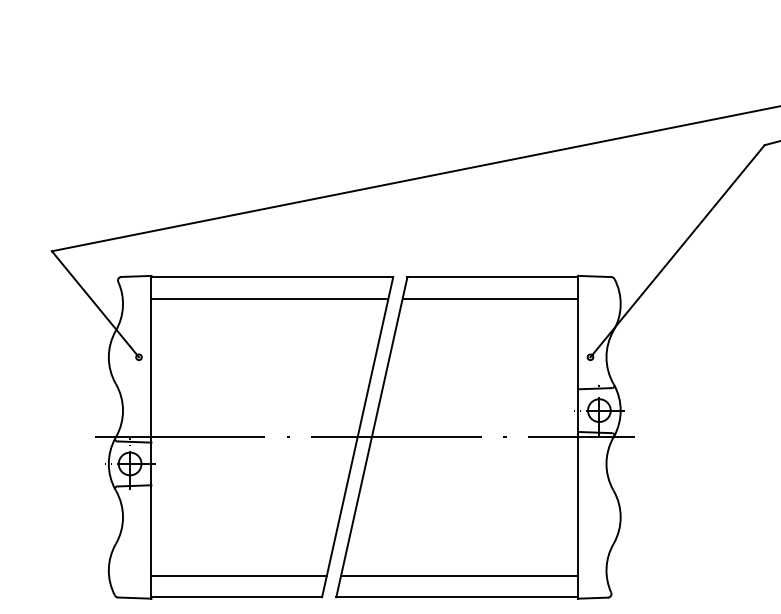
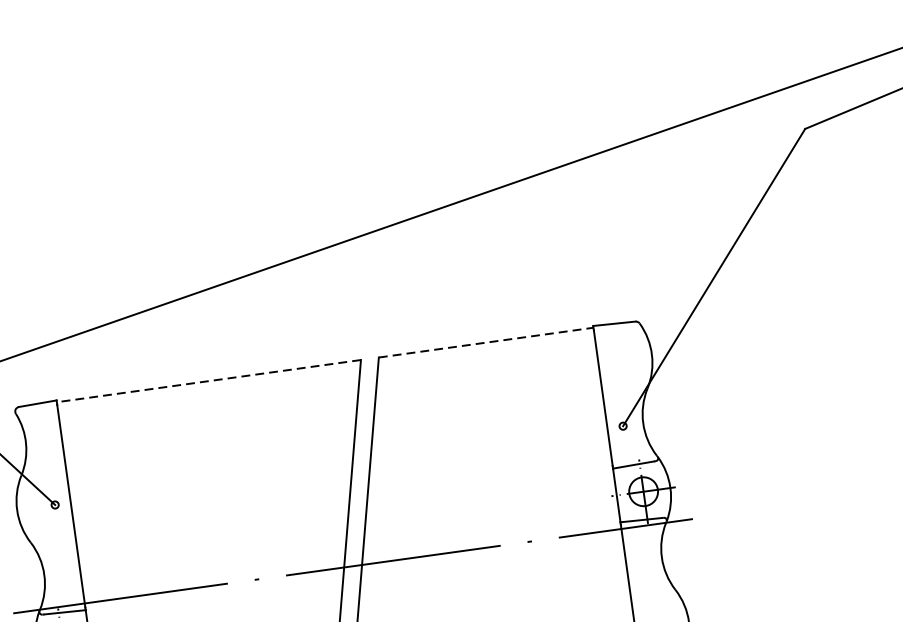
line: (272, 277) -> (209, 381), solid -> dashed
line: (493, 277) -> (487, 342), solid -> dashed
line: (269, 298) -> (209, 408), removed
line: (490, 298) -> (487, 369), removed

